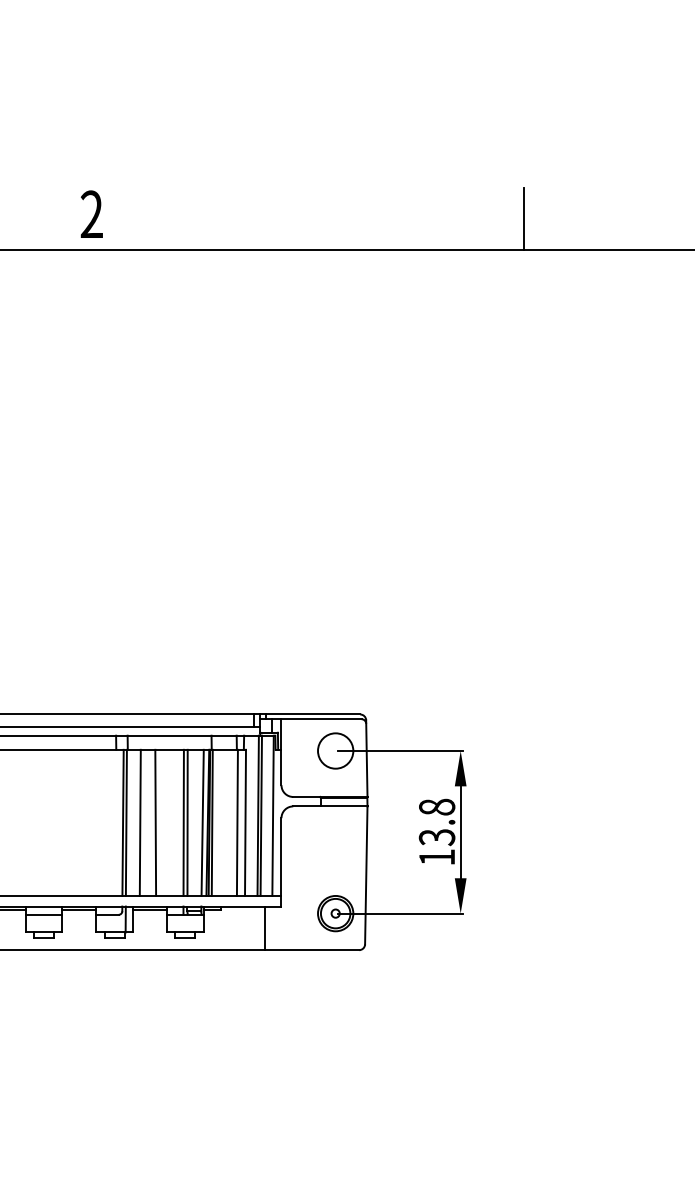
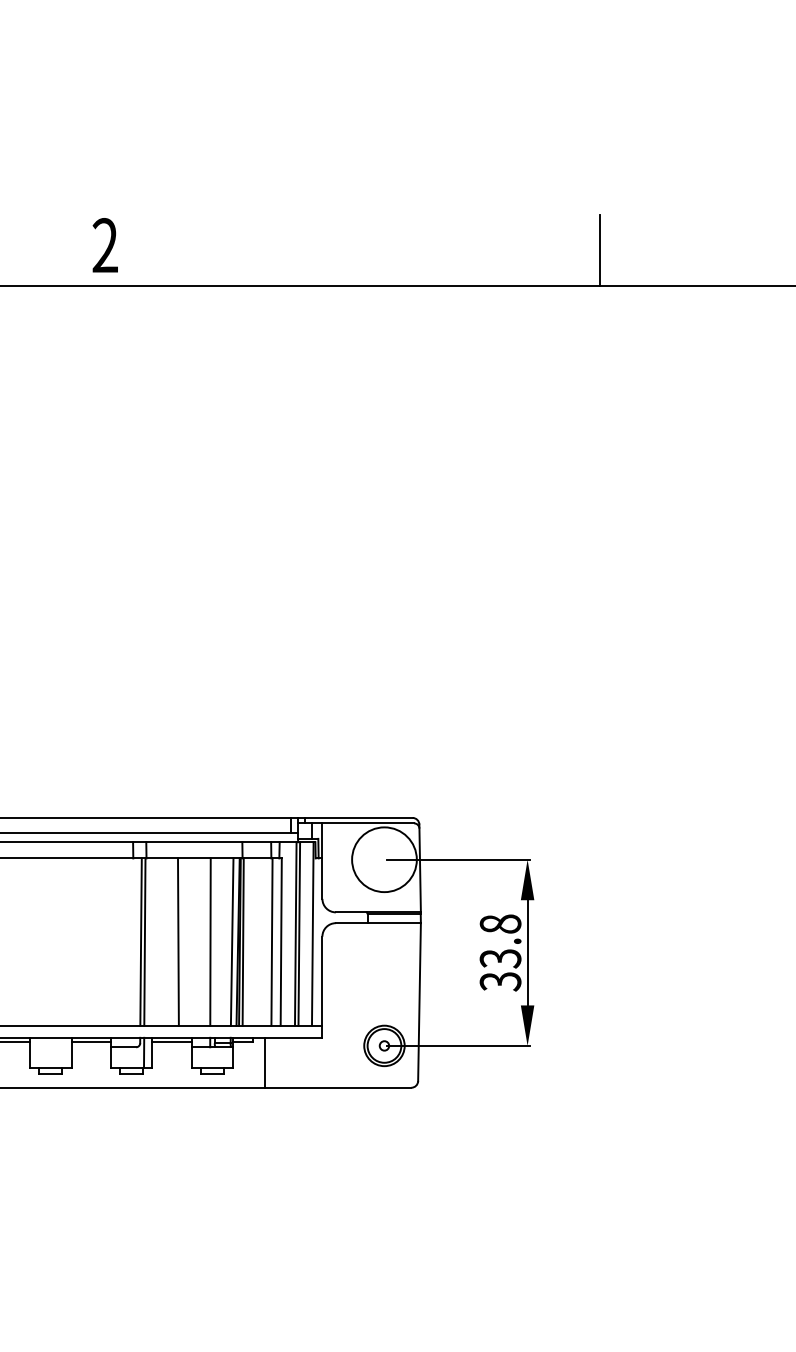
circle: (335, 750) -> (384, 859), size x1.6
line: (140, 822) -> (160, 941), removed
line: (187, 822) -> (214, 941), removed
text: (437, 857) -> (500, 981), 13.8 -> 33.8
line: (43, 915) -> (50, 1047), removed
line: (264, 928) -> (264, 1062), moved

